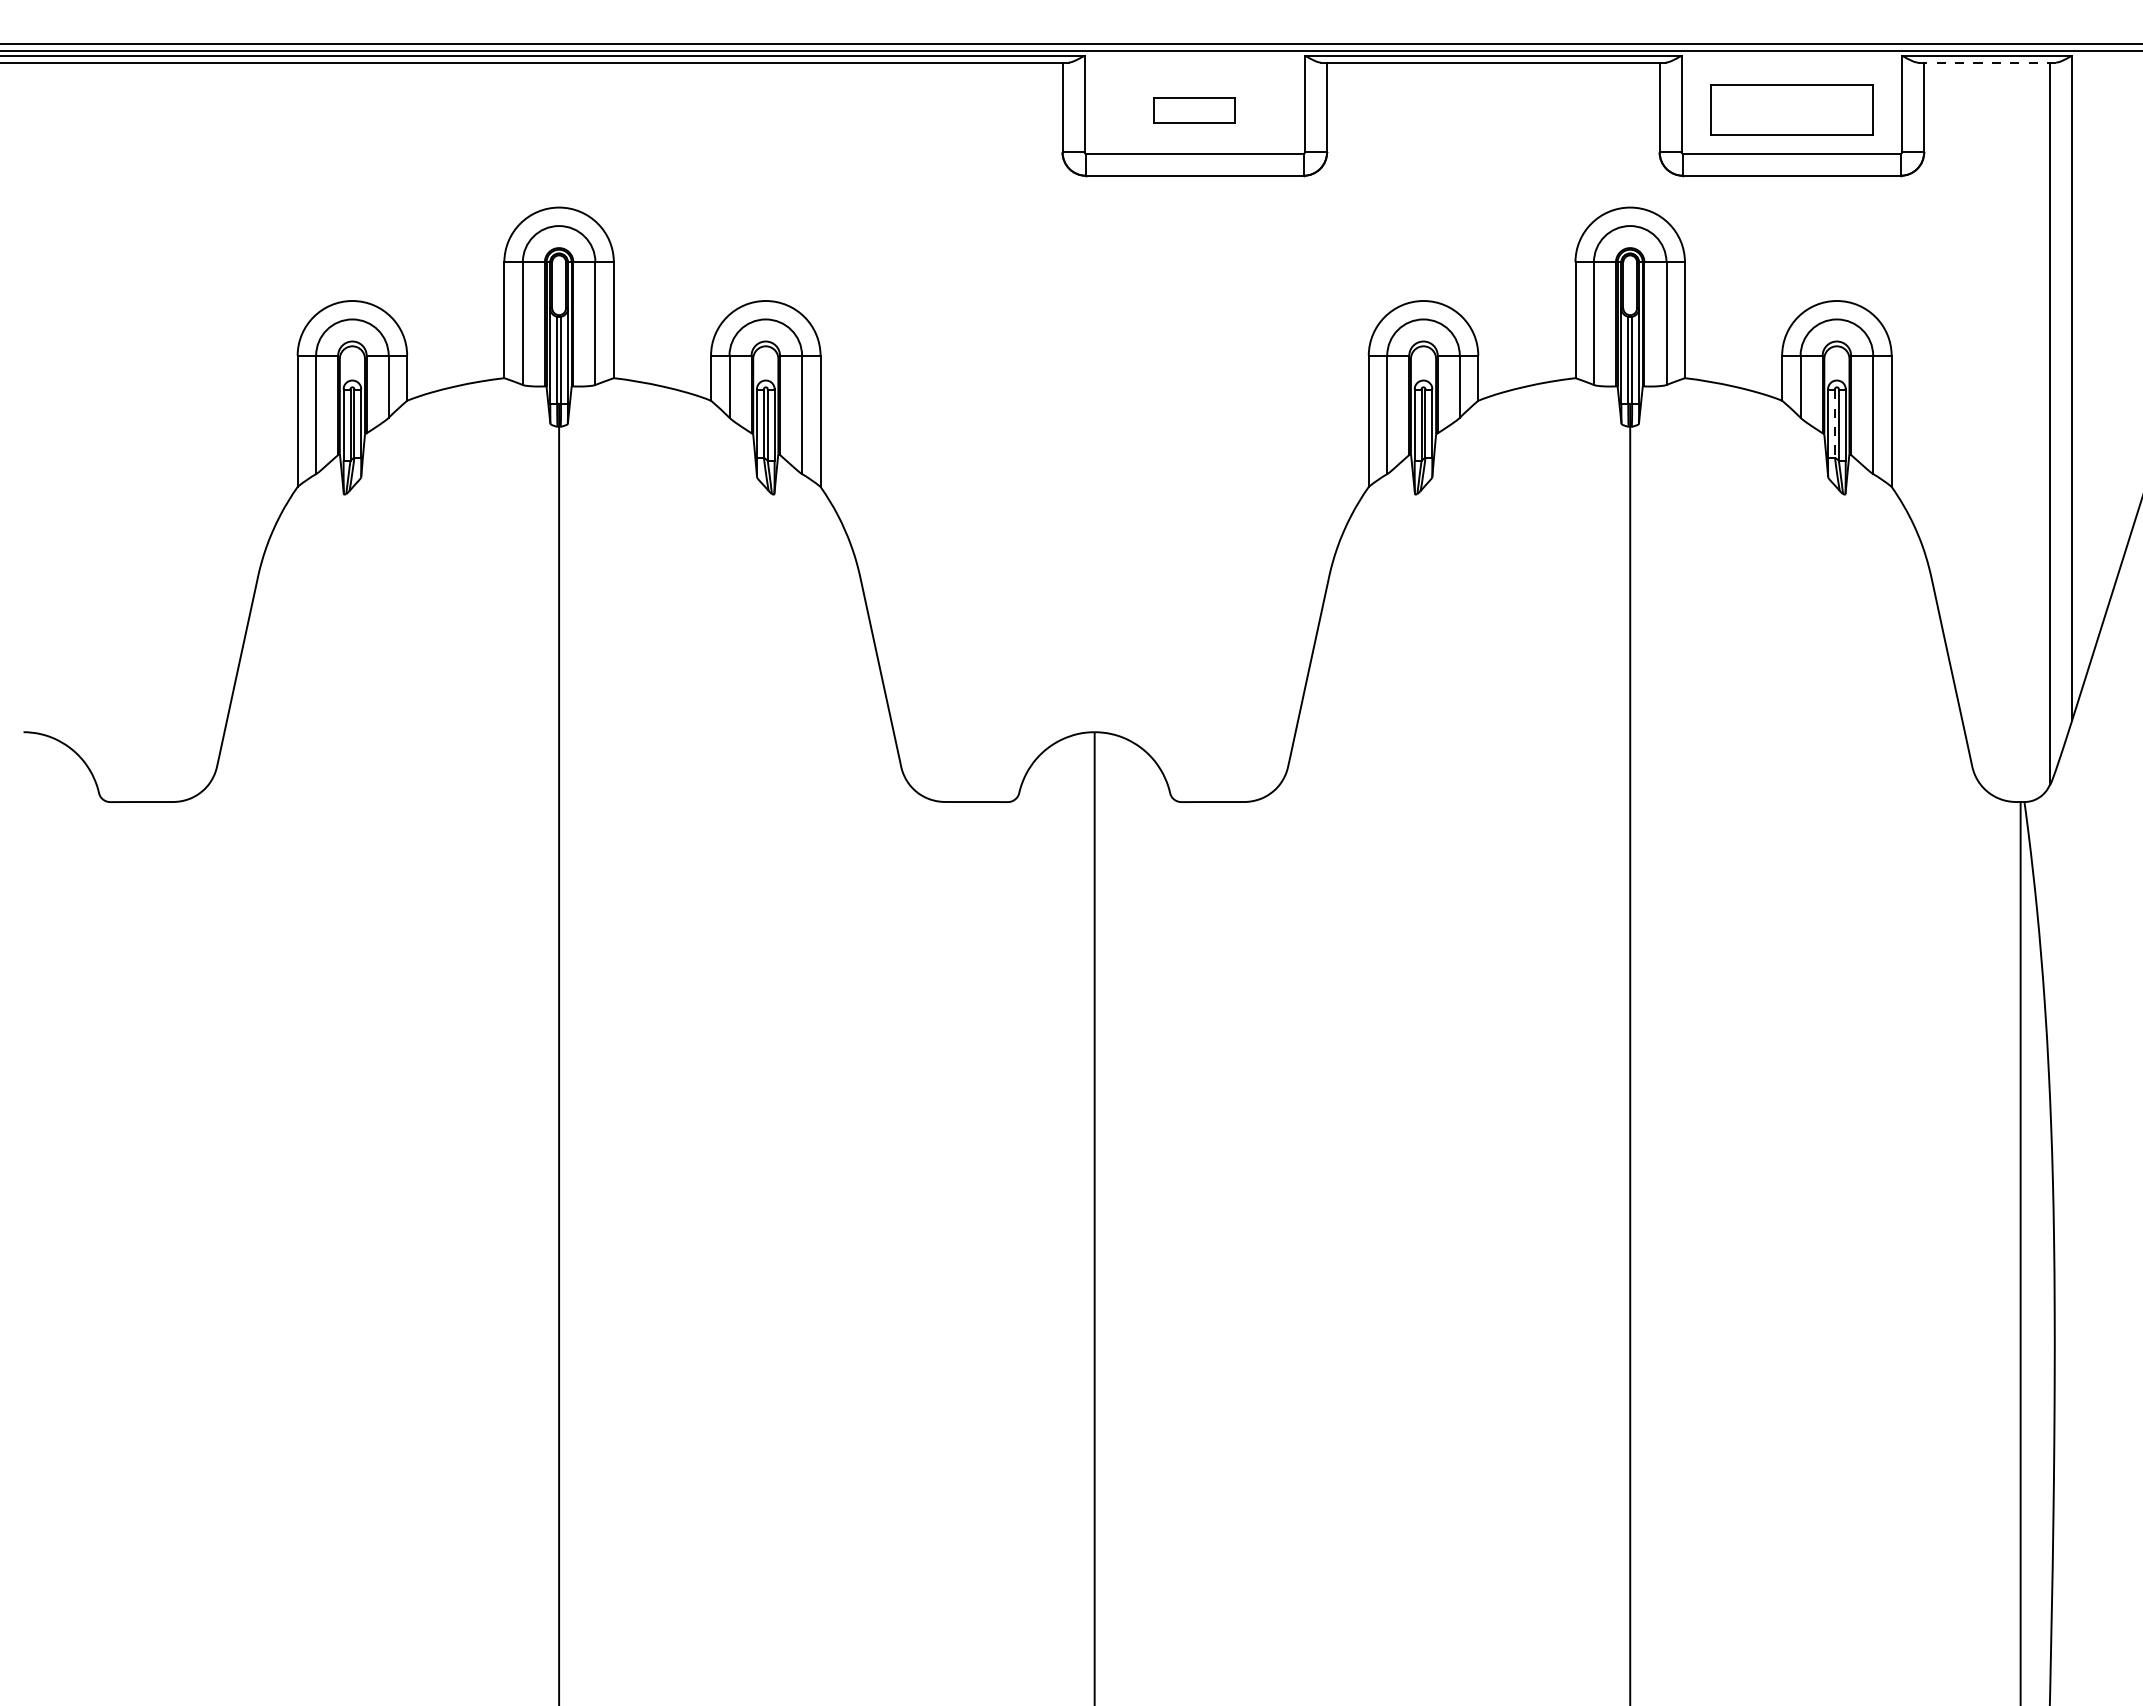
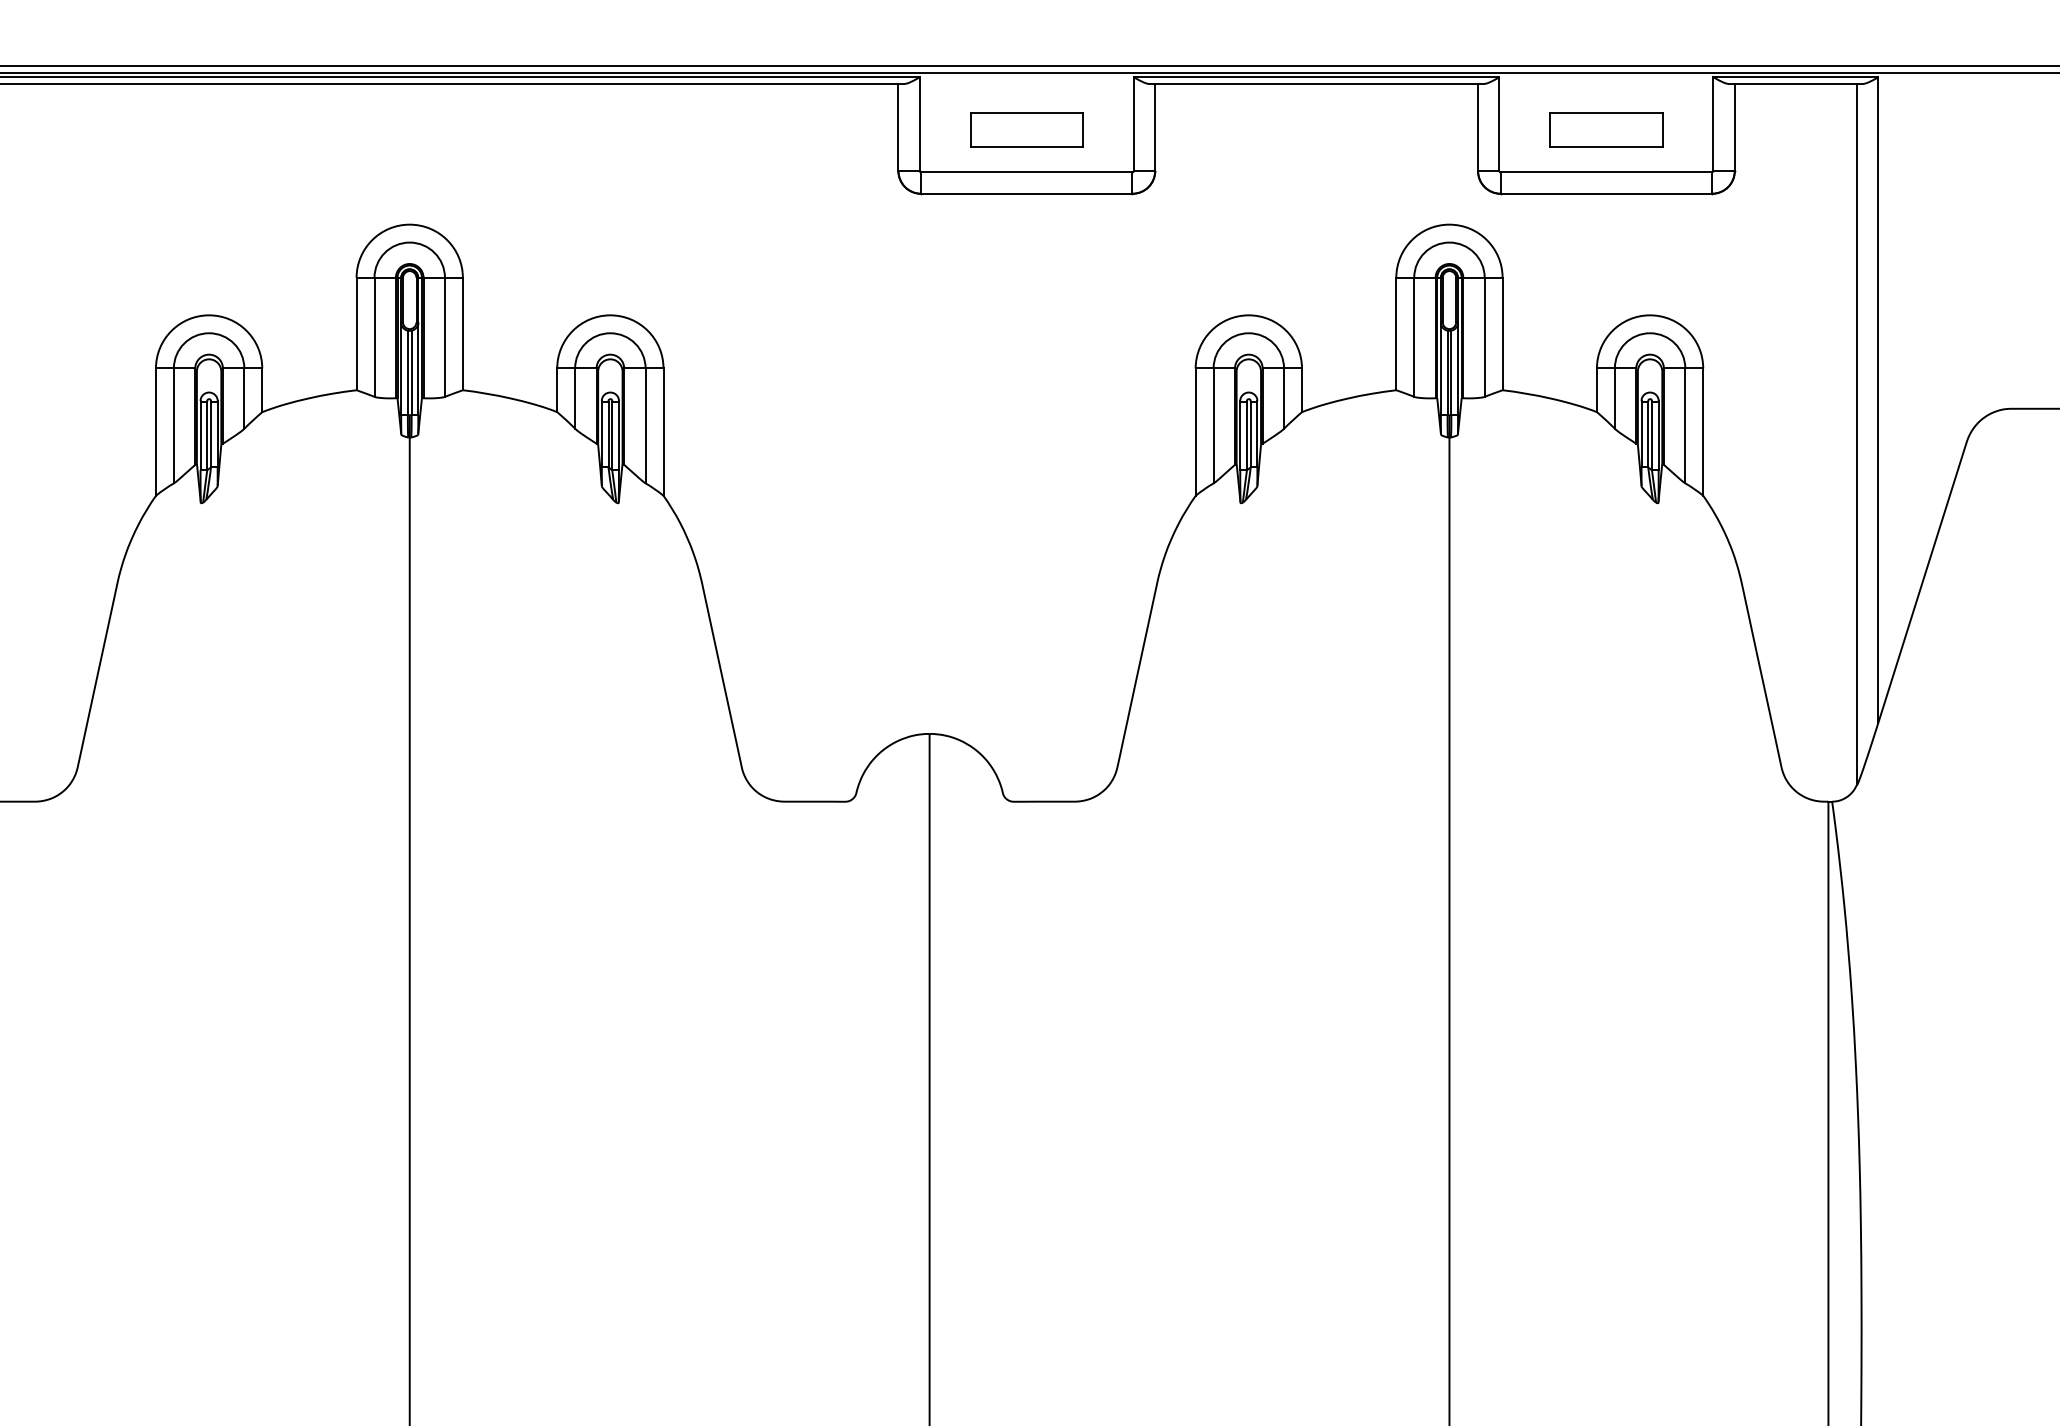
line: (1987, 62) -> (1796, 83), dashed -> solid
part: (1194, 109) -> (1026, 129), size x1.43
part: (1791, 109) -> (1606, 129), size x0.71
line: (1834, 423) -> (1647, 434), dashed -> solid

